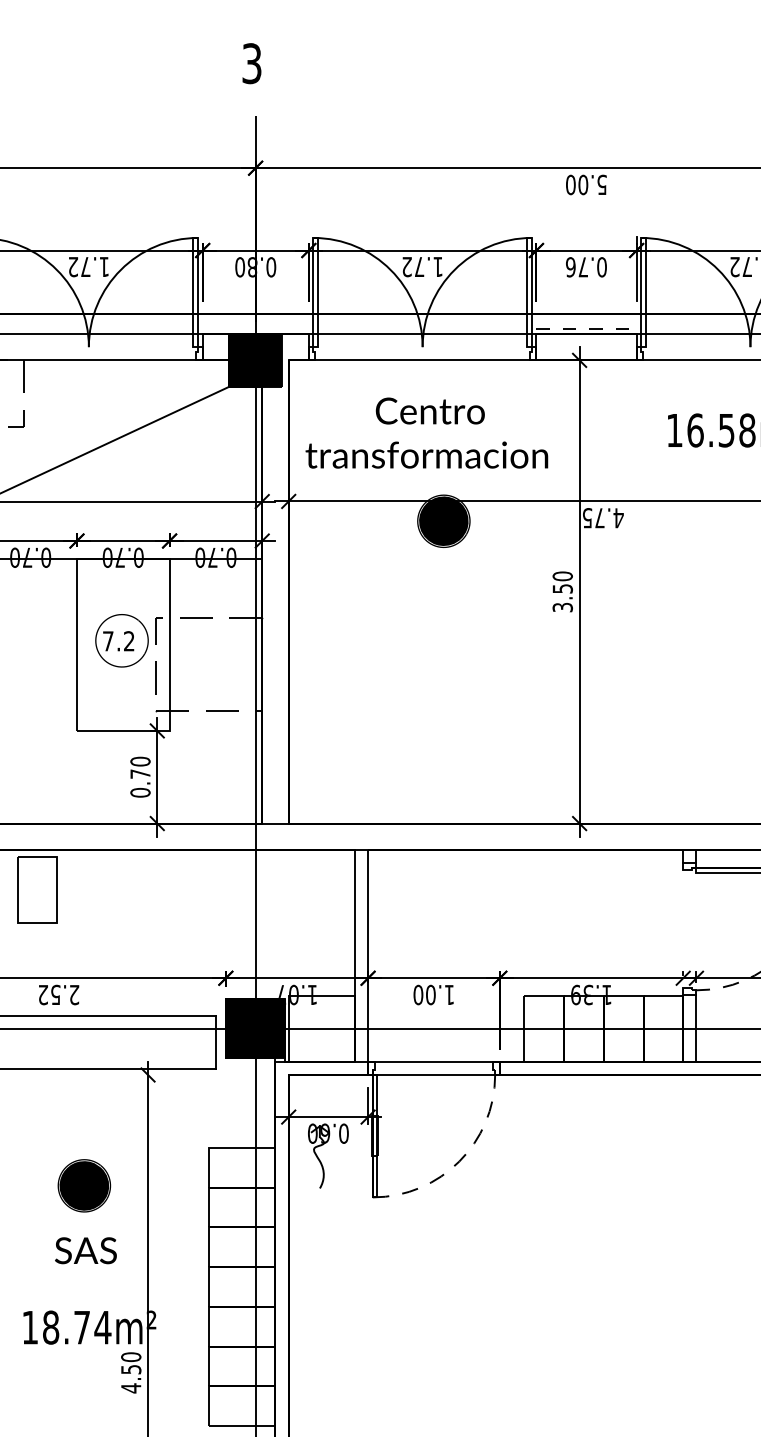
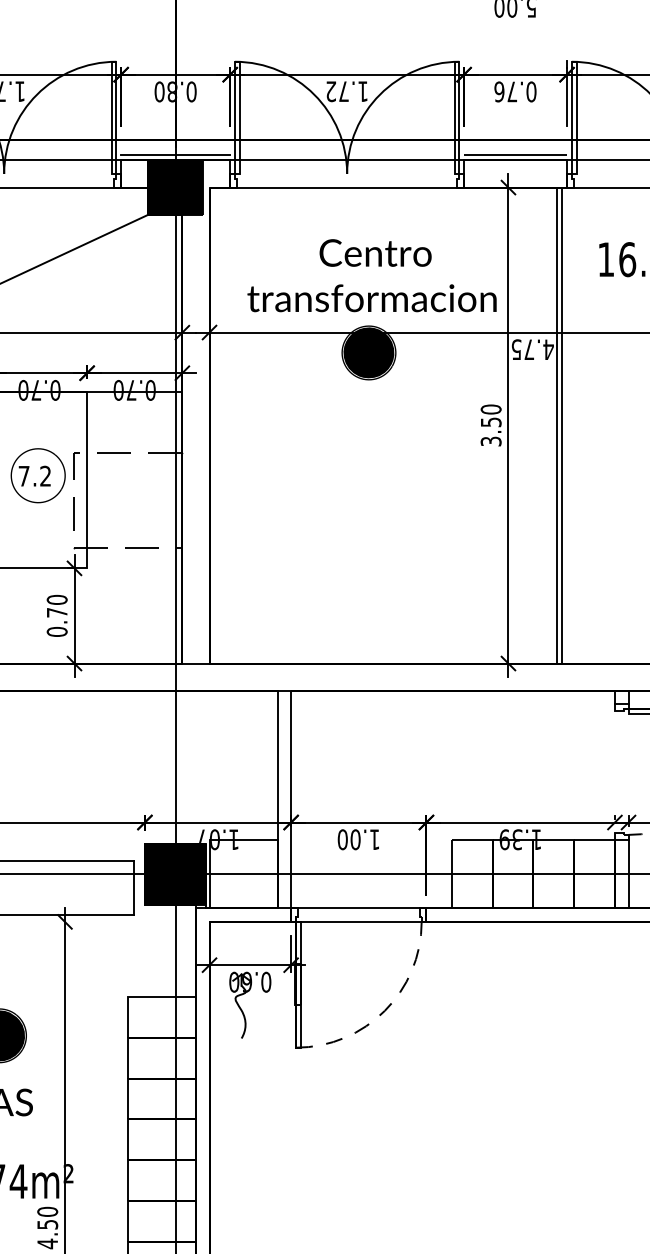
line: (255, 328) -> (175, 154), added
line: (587, 328) -> (516, 154), dashed -> solid
text: (426, 432) -> (371, 275), moved
line: (626, 591) -> (556, 425), added
line: (631, 591) -> (561, 425), added

